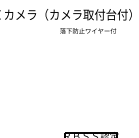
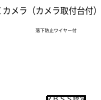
text: (87, 30) -> (55, 30), moved

